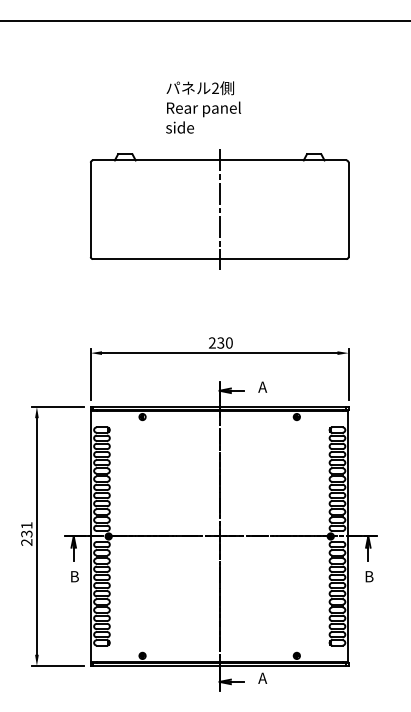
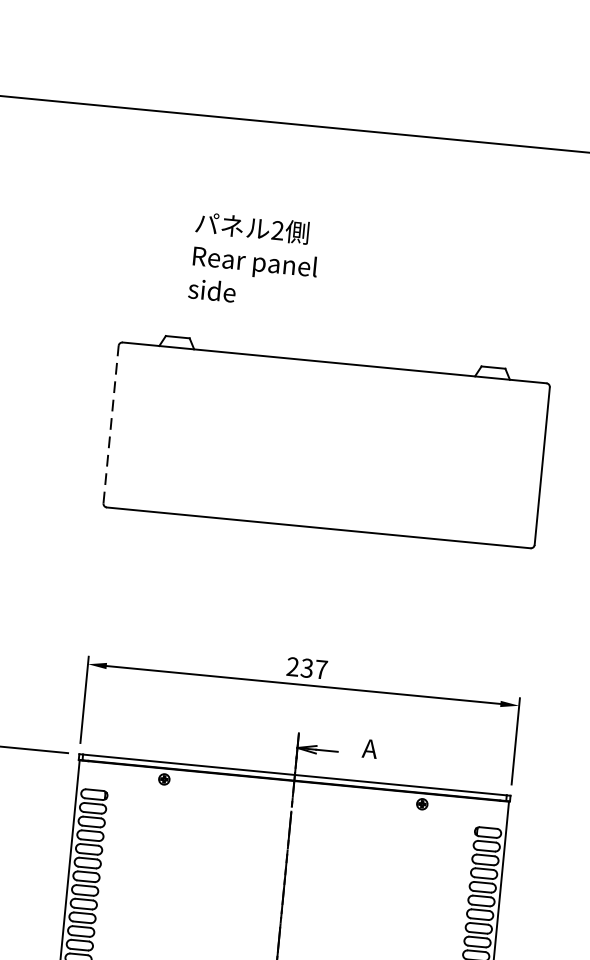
text: (203, 107) -> (254, 260), moved
line: (90, 209) -> (110, 424), solid -> dashed
line: (219, 209) -> (326, 444), removed
text: (229, 342) -> (321, 668), 230 -> 237

